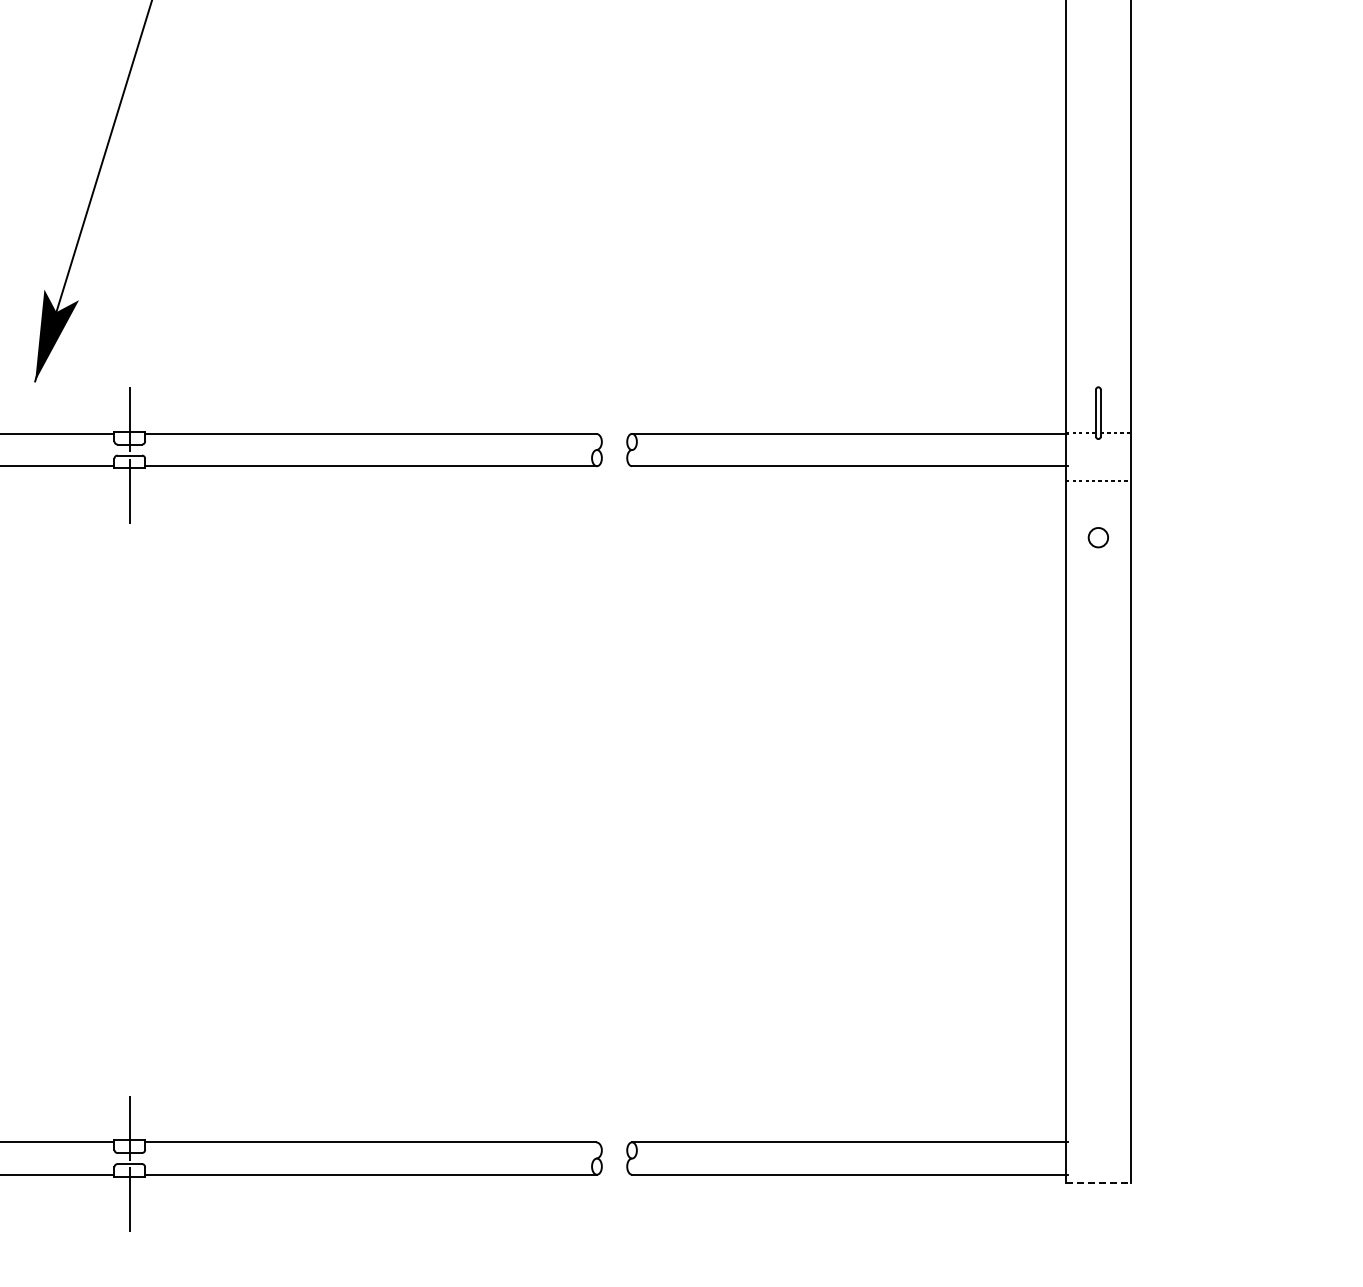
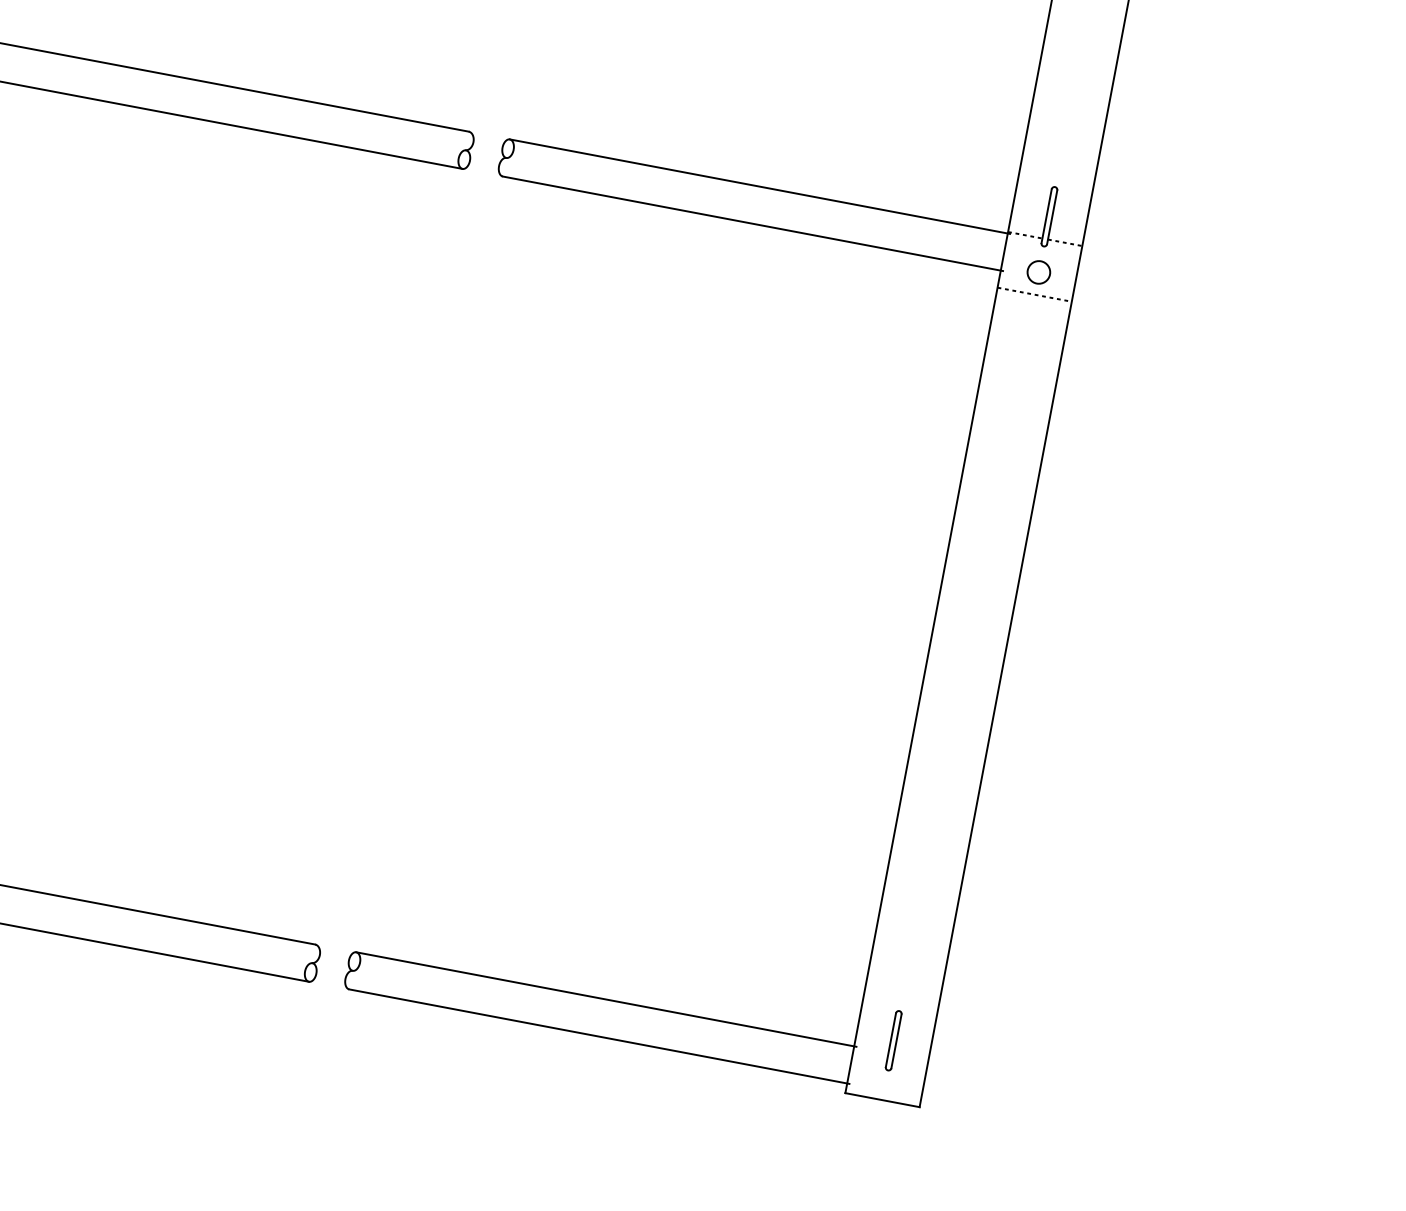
circle: (1097, 537) -> (1037, 272), moved
part: (1098, 1131) -> (893, 1040), added
line: (1098, 1183) -> (882, 1100), dashed -> solid

